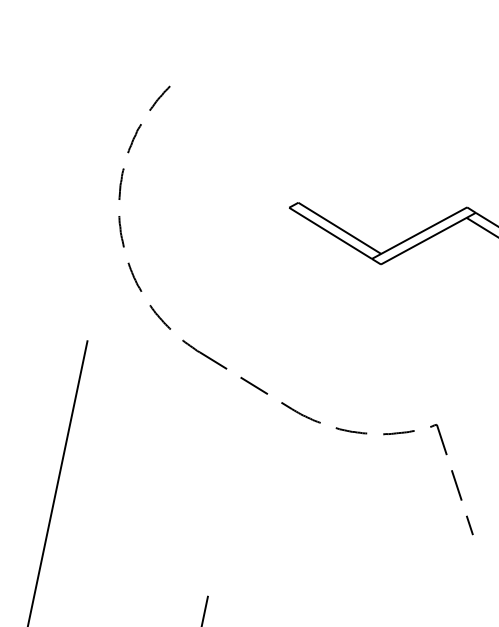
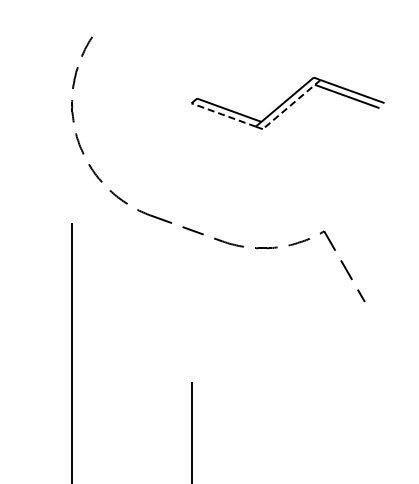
line: (330, 232) -> (223, 114), solid -> dashed
line: (428, 238) -> (291, 104), solid -> dashed

